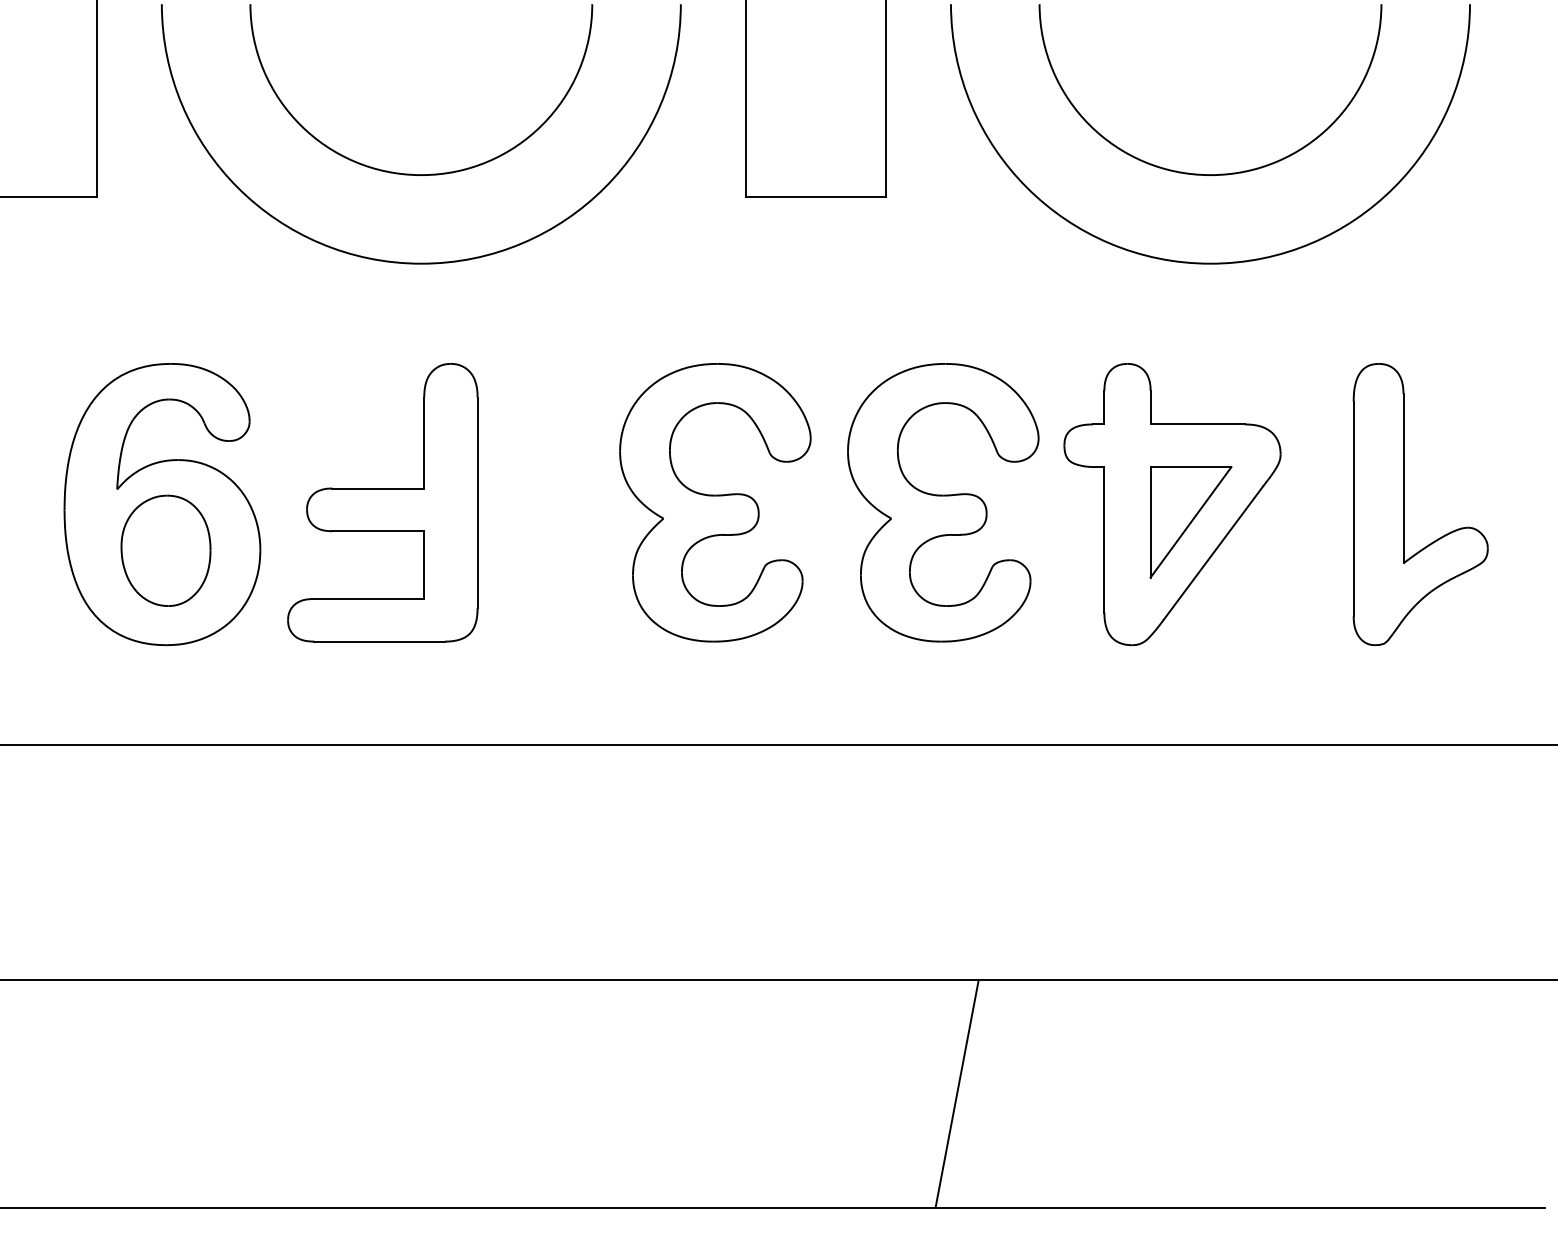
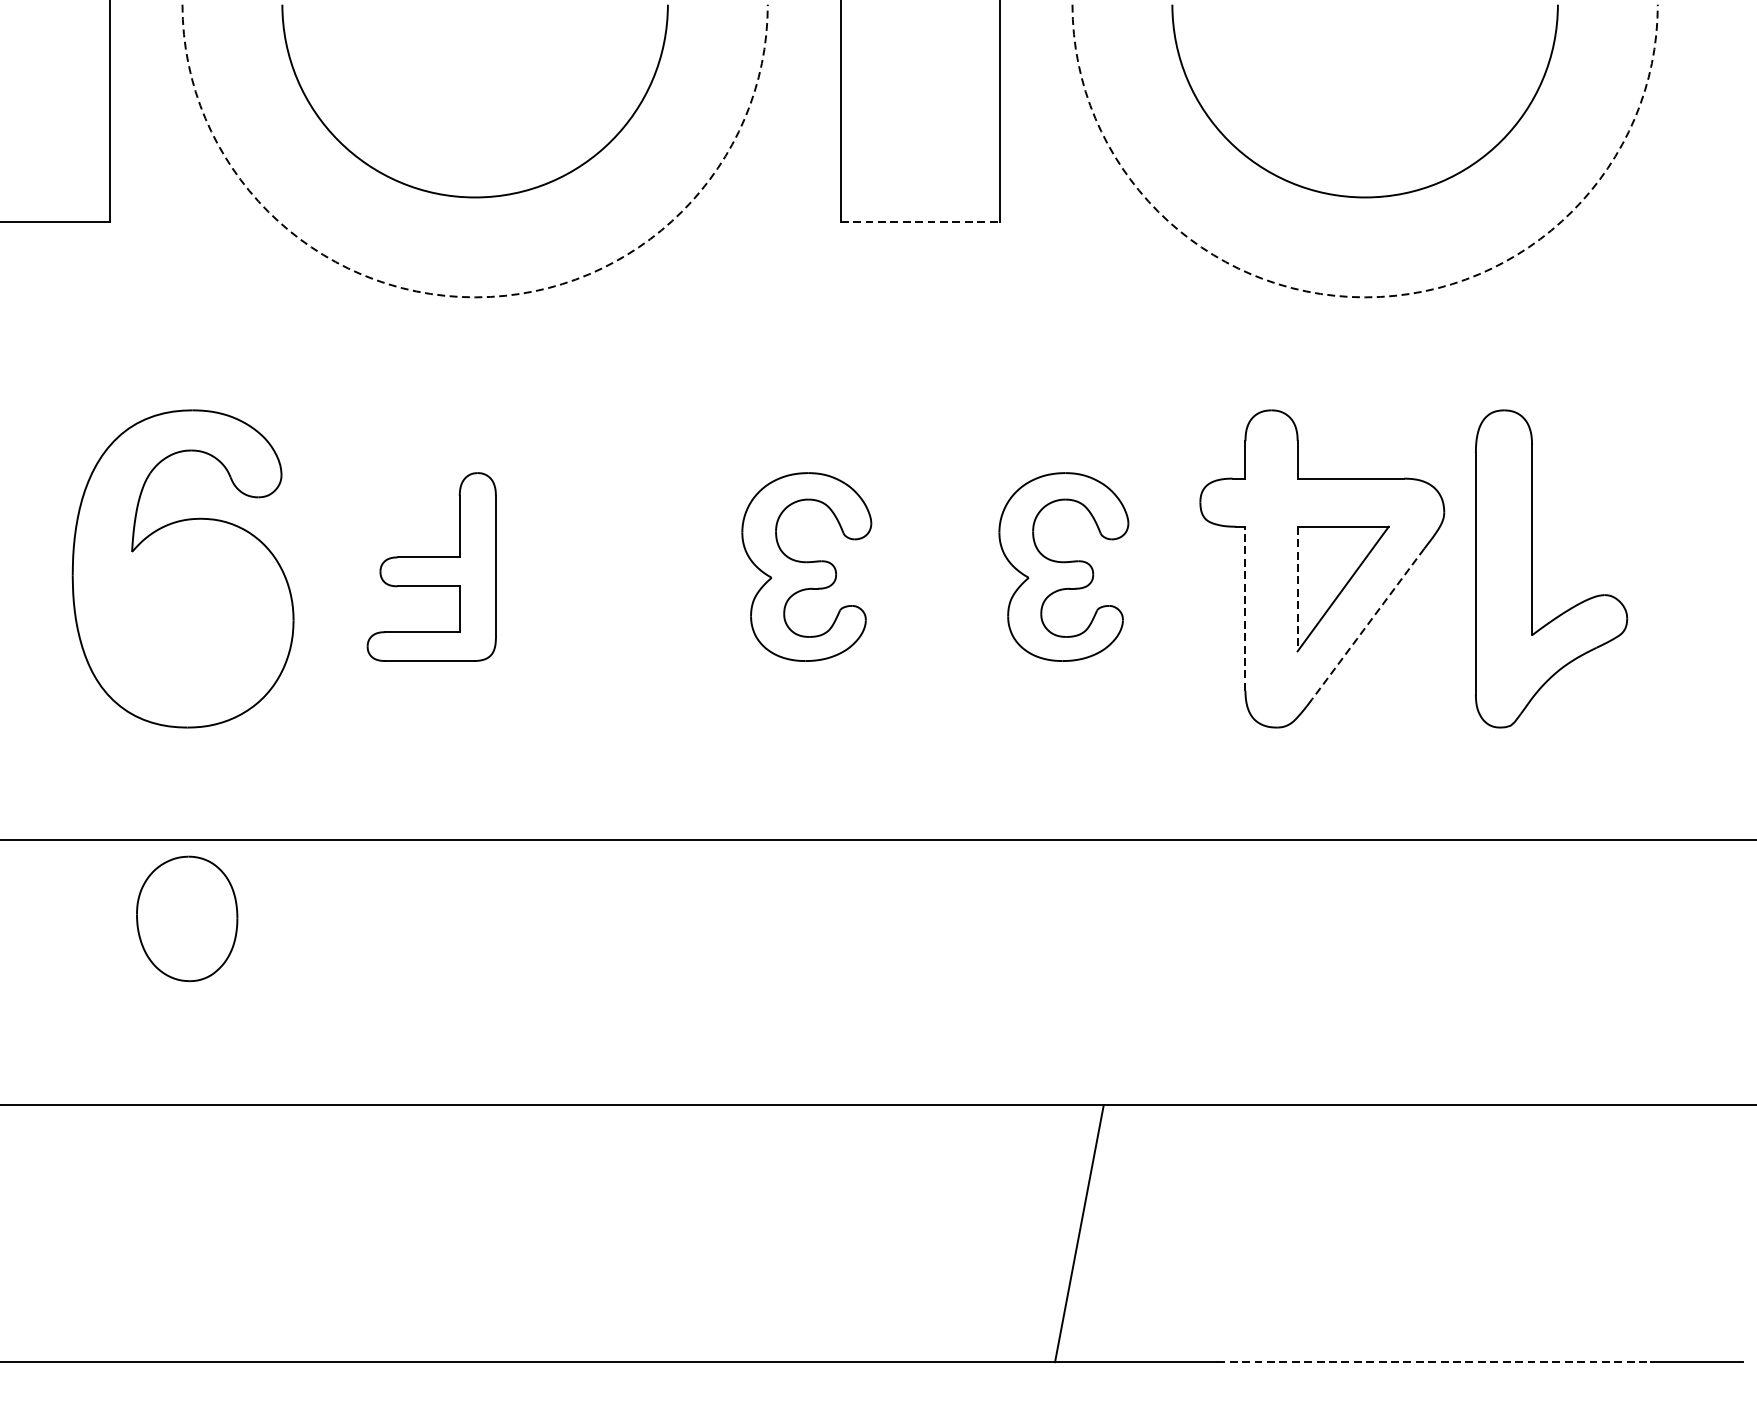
line: (816, 196) -> (920, 221), solid -> dashed
arc: (421, 263) -> (475, 297), solid -> dashed
arc: (1210, 263) -> (1365, 297), solid -> dashed
part: (382, 502) -> (431, 566), size x0.6
part: (715, 502) -> (806, 566), size x0.6
part: (943, 502) -> (1064, 566), size x0.6
part: (1404, 504) -> (1533, 568), moved
line: (1150, 522) -> (1297, 589), solid -> dashed
line: (1104, 539) -> (1245, 608), solid -> dashed
part: (165, 550) -> (186, 918), moved
line: (1212, 553) -> (1367, 624), solid -> dashed
line: (1272, 1207) -> (1435, 1361), solid -> dashed

